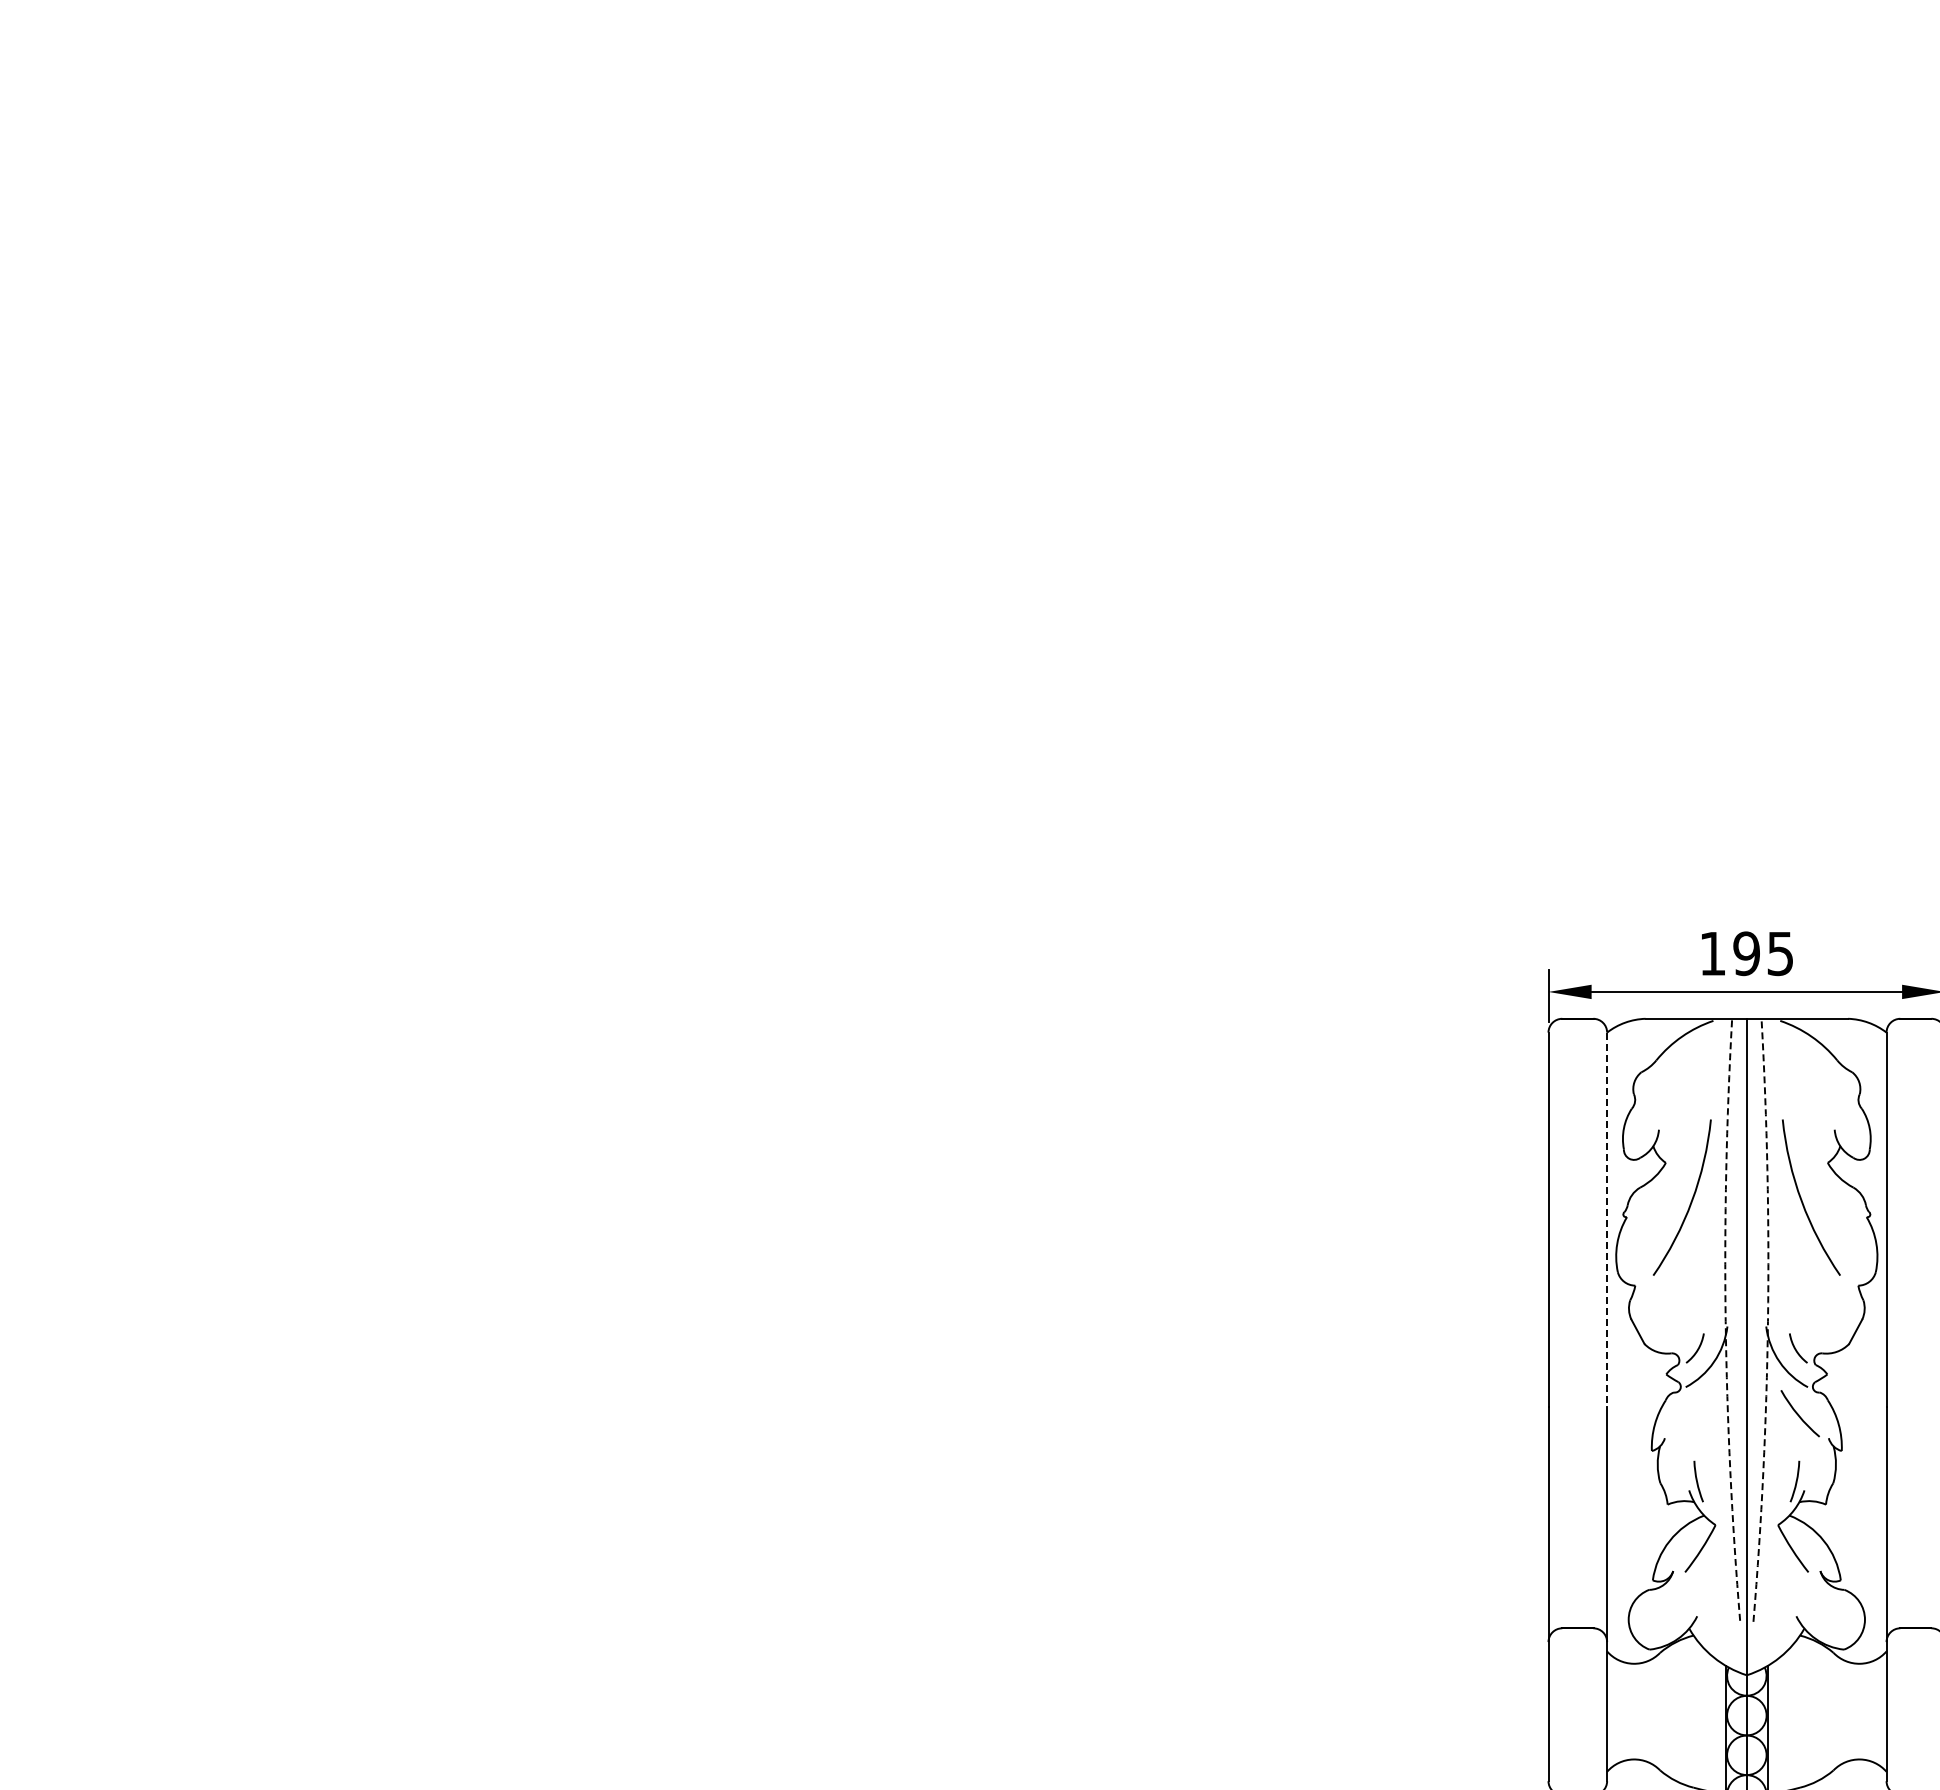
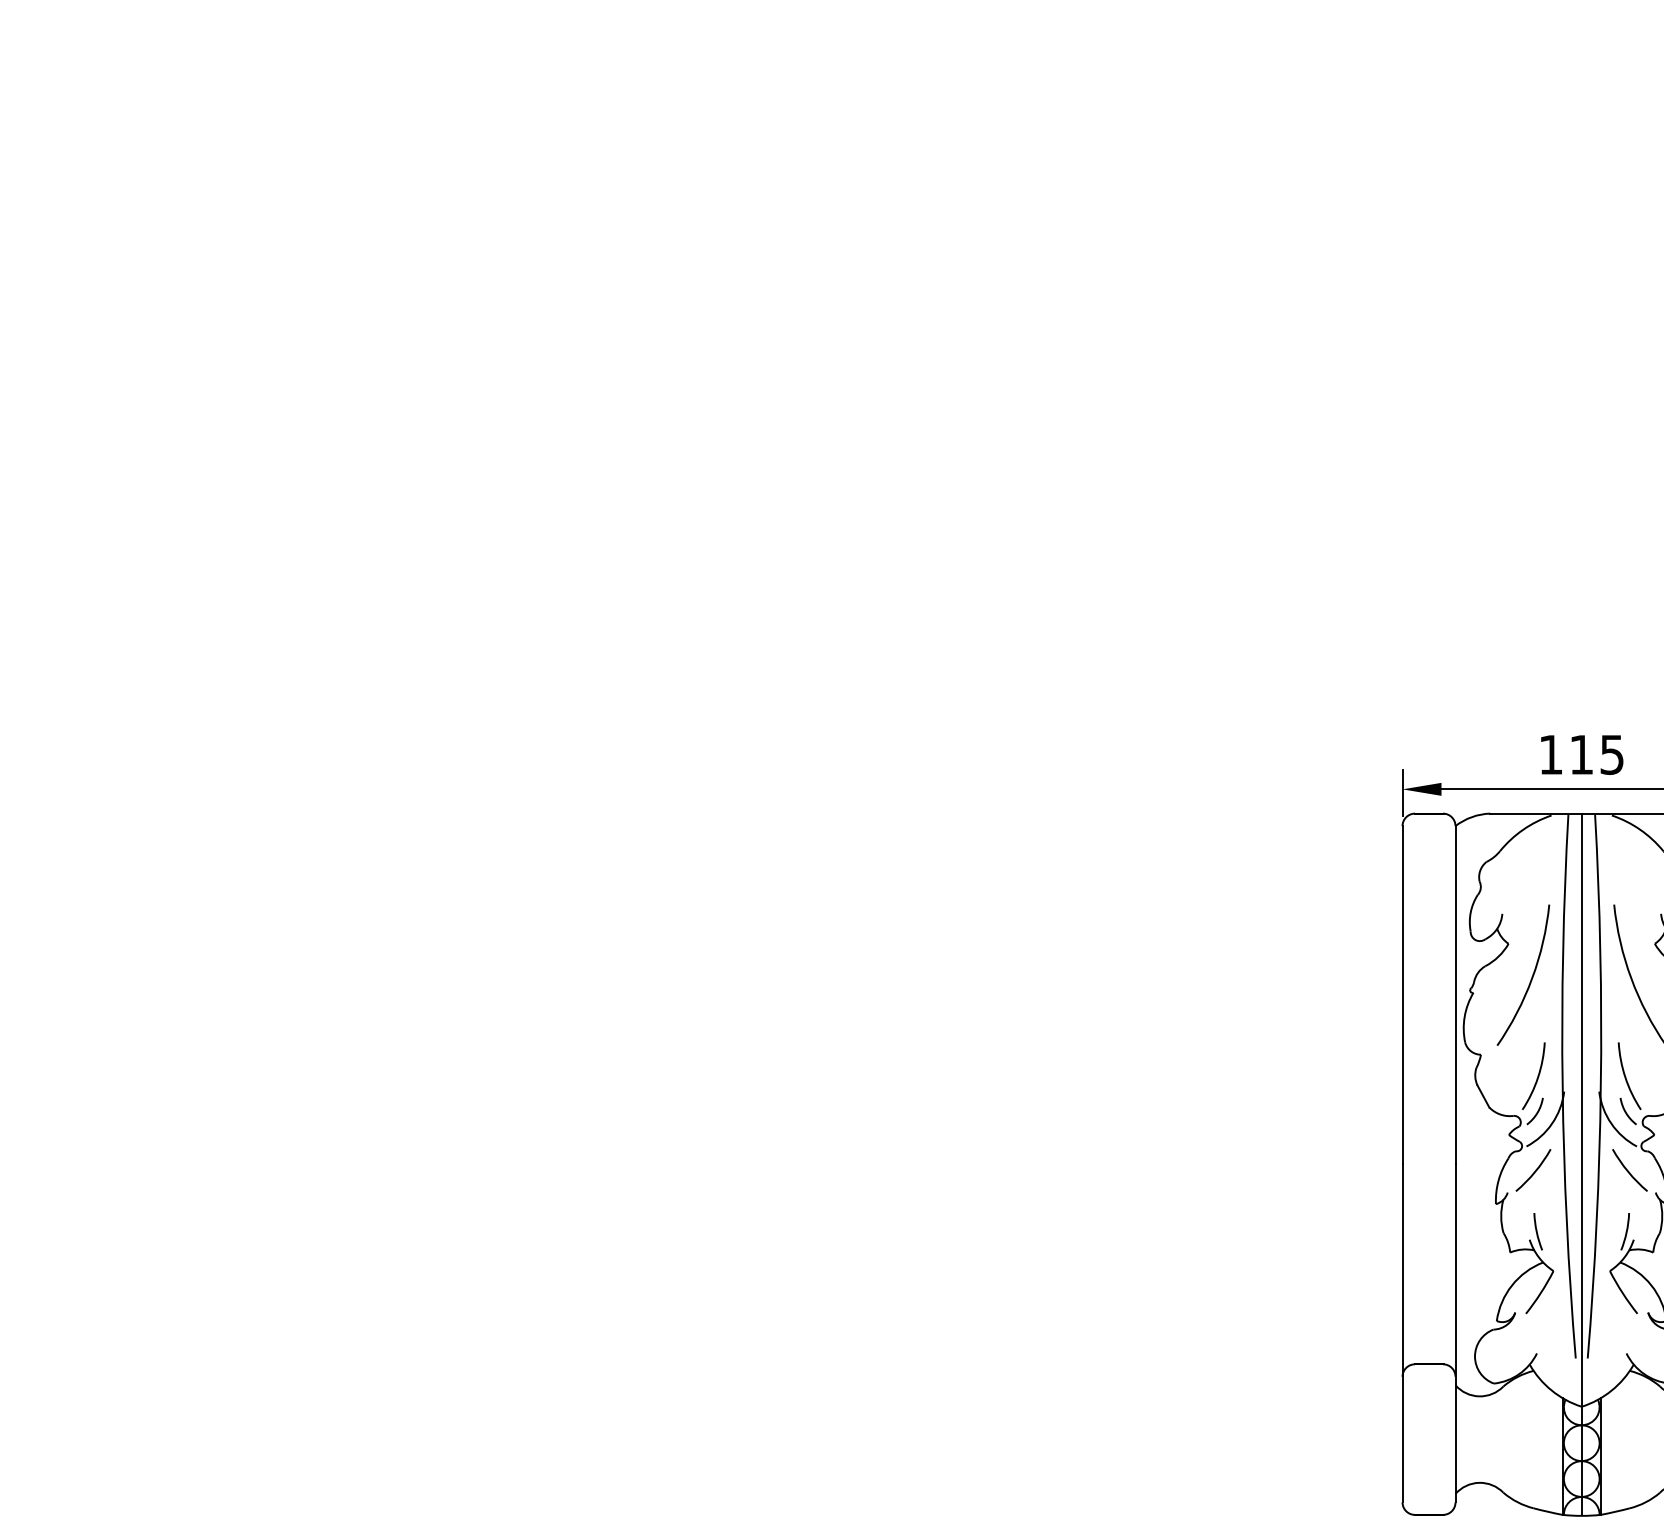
text: (1746, 953) -> (1581, 754), 195 -> 115
line: (1607, 1220) -> (1455, 995), dashed -> solid
arc: (1697, 1310) -> (1537, 1077), added
arc: (1796, 1311) -> (1626, 1078), added
arc: (1725, 1321) -> (1562, 1087), dashed -> solid
arc: (1768, 1321) -> (1601, 1087), dashed -> solid
arc: (1694, 1414) -> (1534, 1171), added

